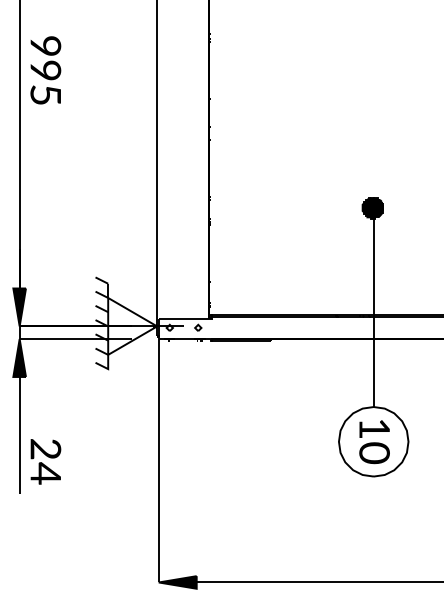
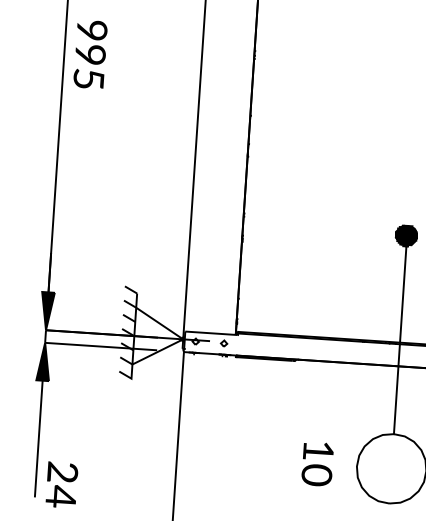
text: (45, 70) -> (90, 54), moved
text: (374, 442) -> (317, 464), moved
text: (45, 461) -> (61, 484), moved

